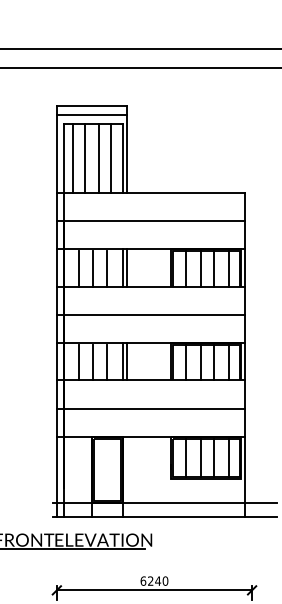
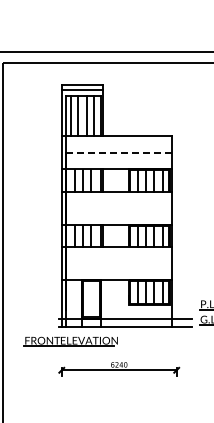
line: (149, 220) -> (116, 152), solid -> dashed
line: (149, 315) -> (116, 208), removed
line: (149, 408) -> (116, 263), removed

